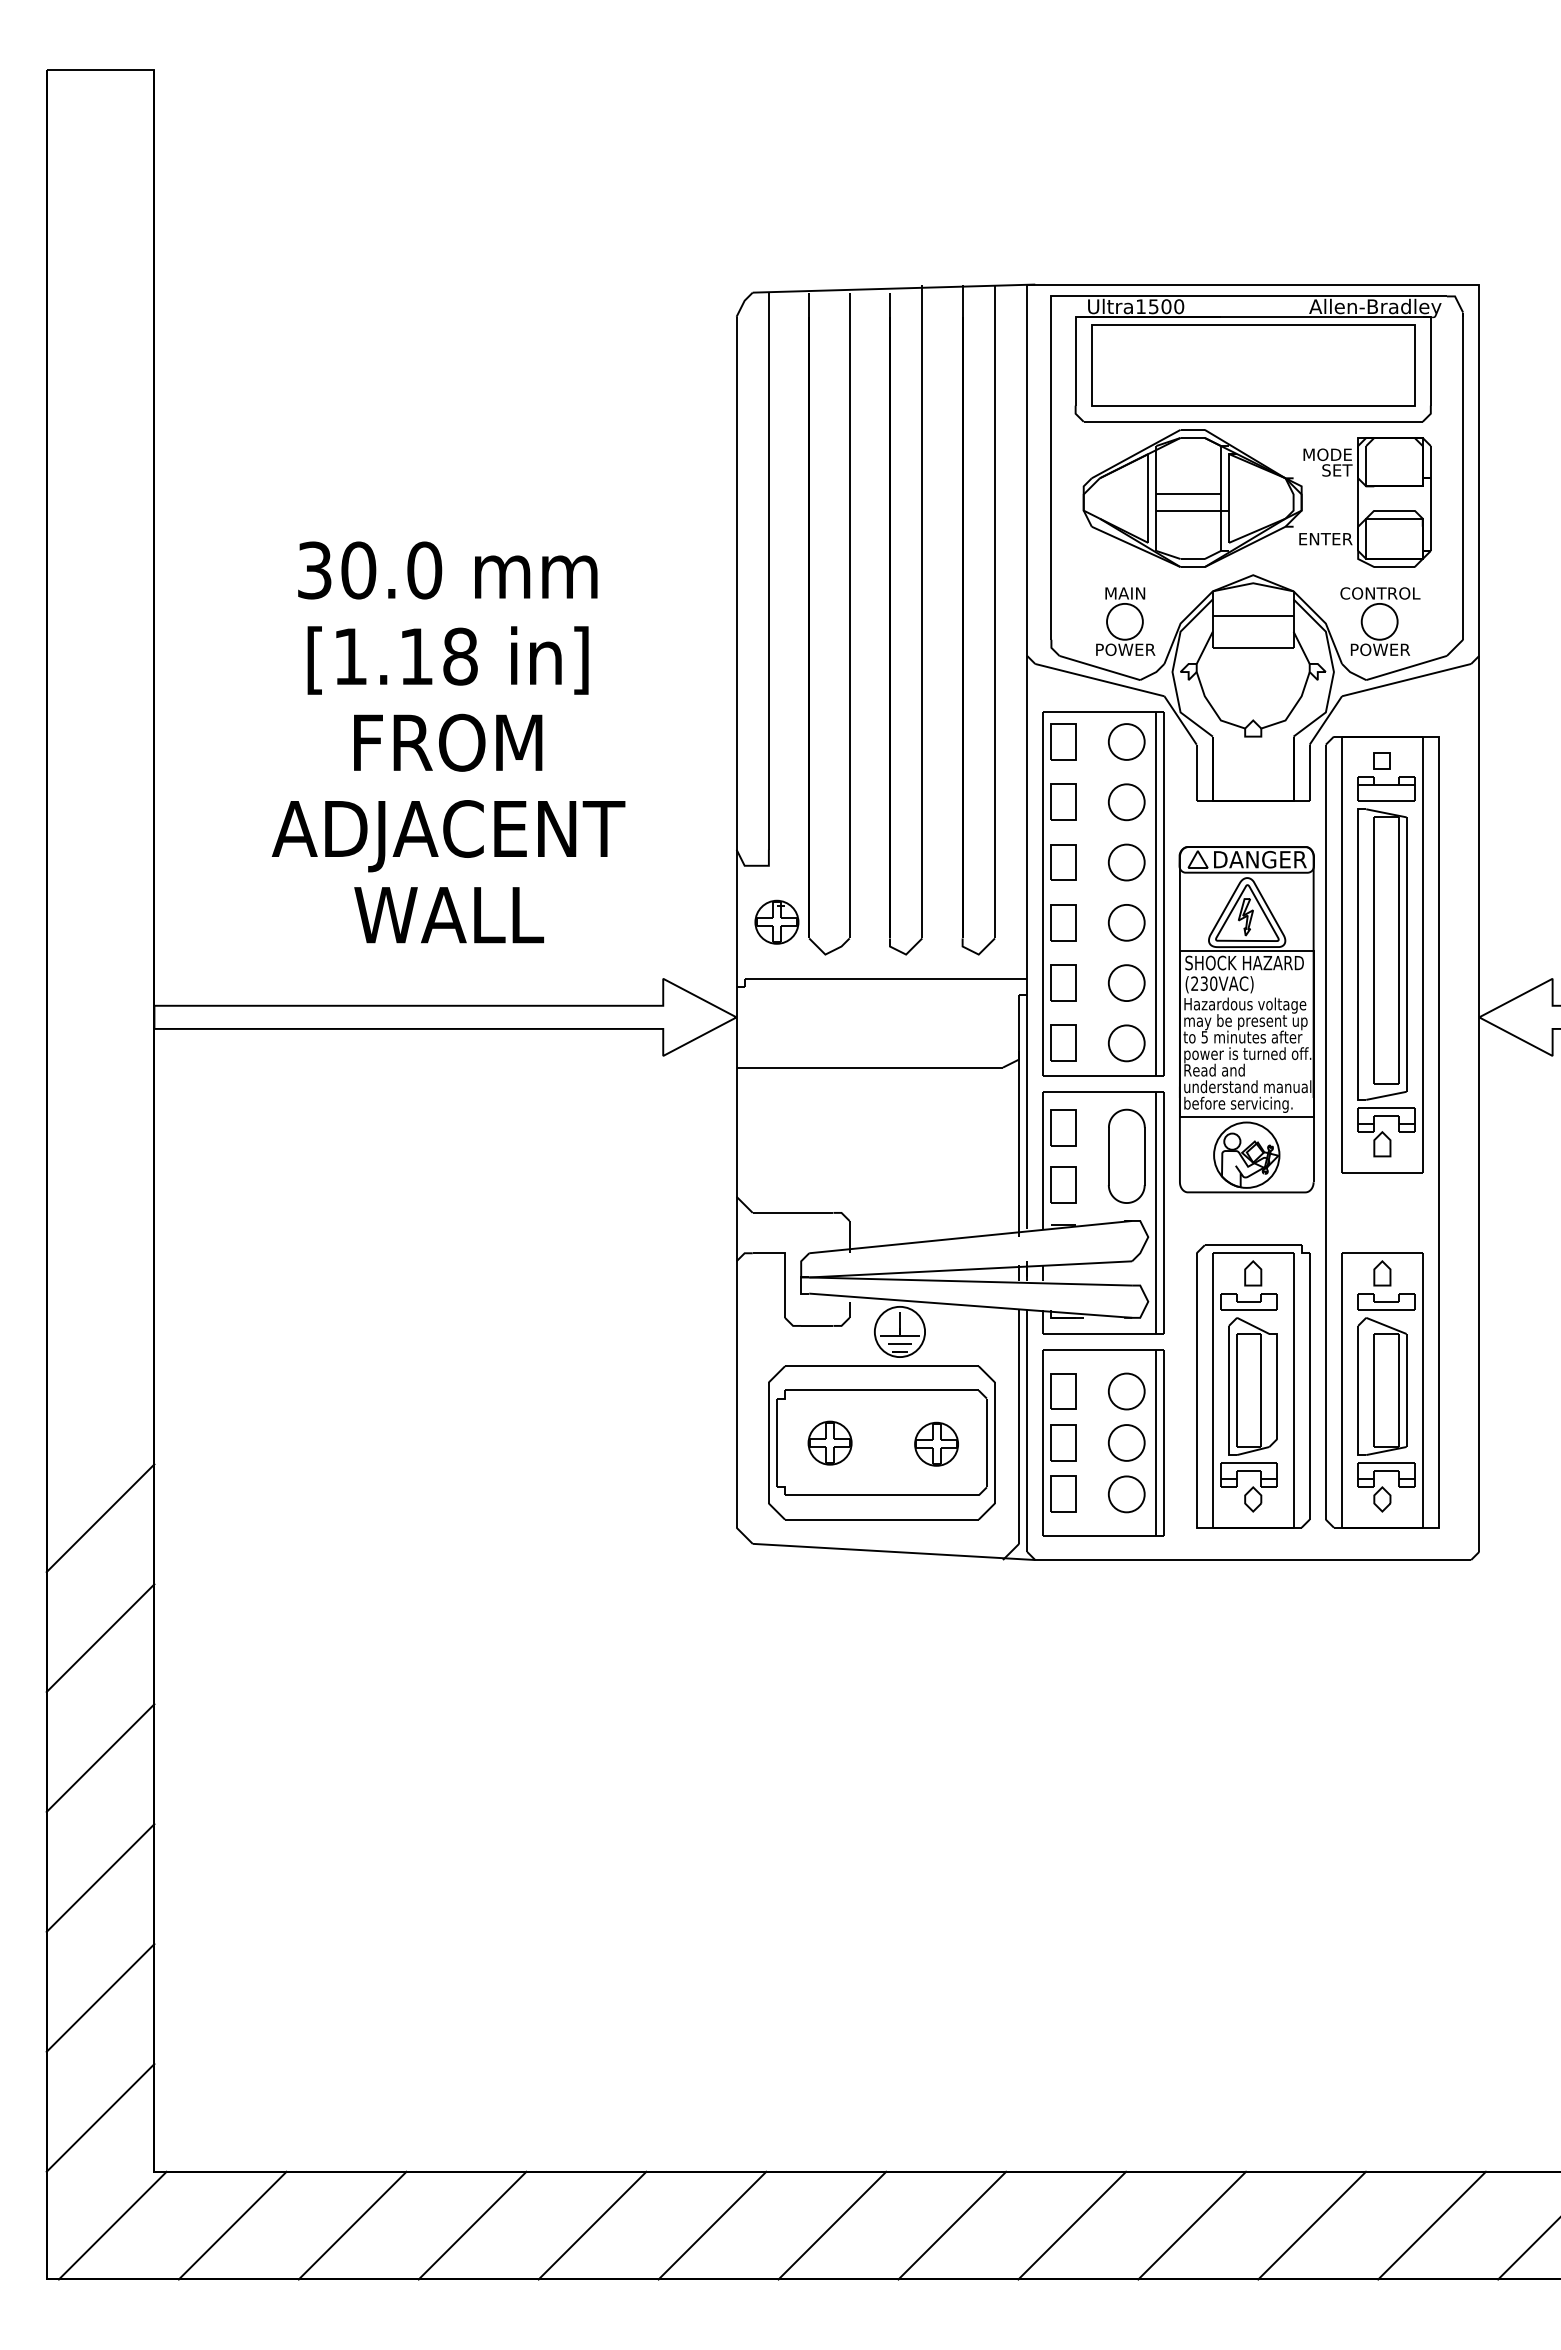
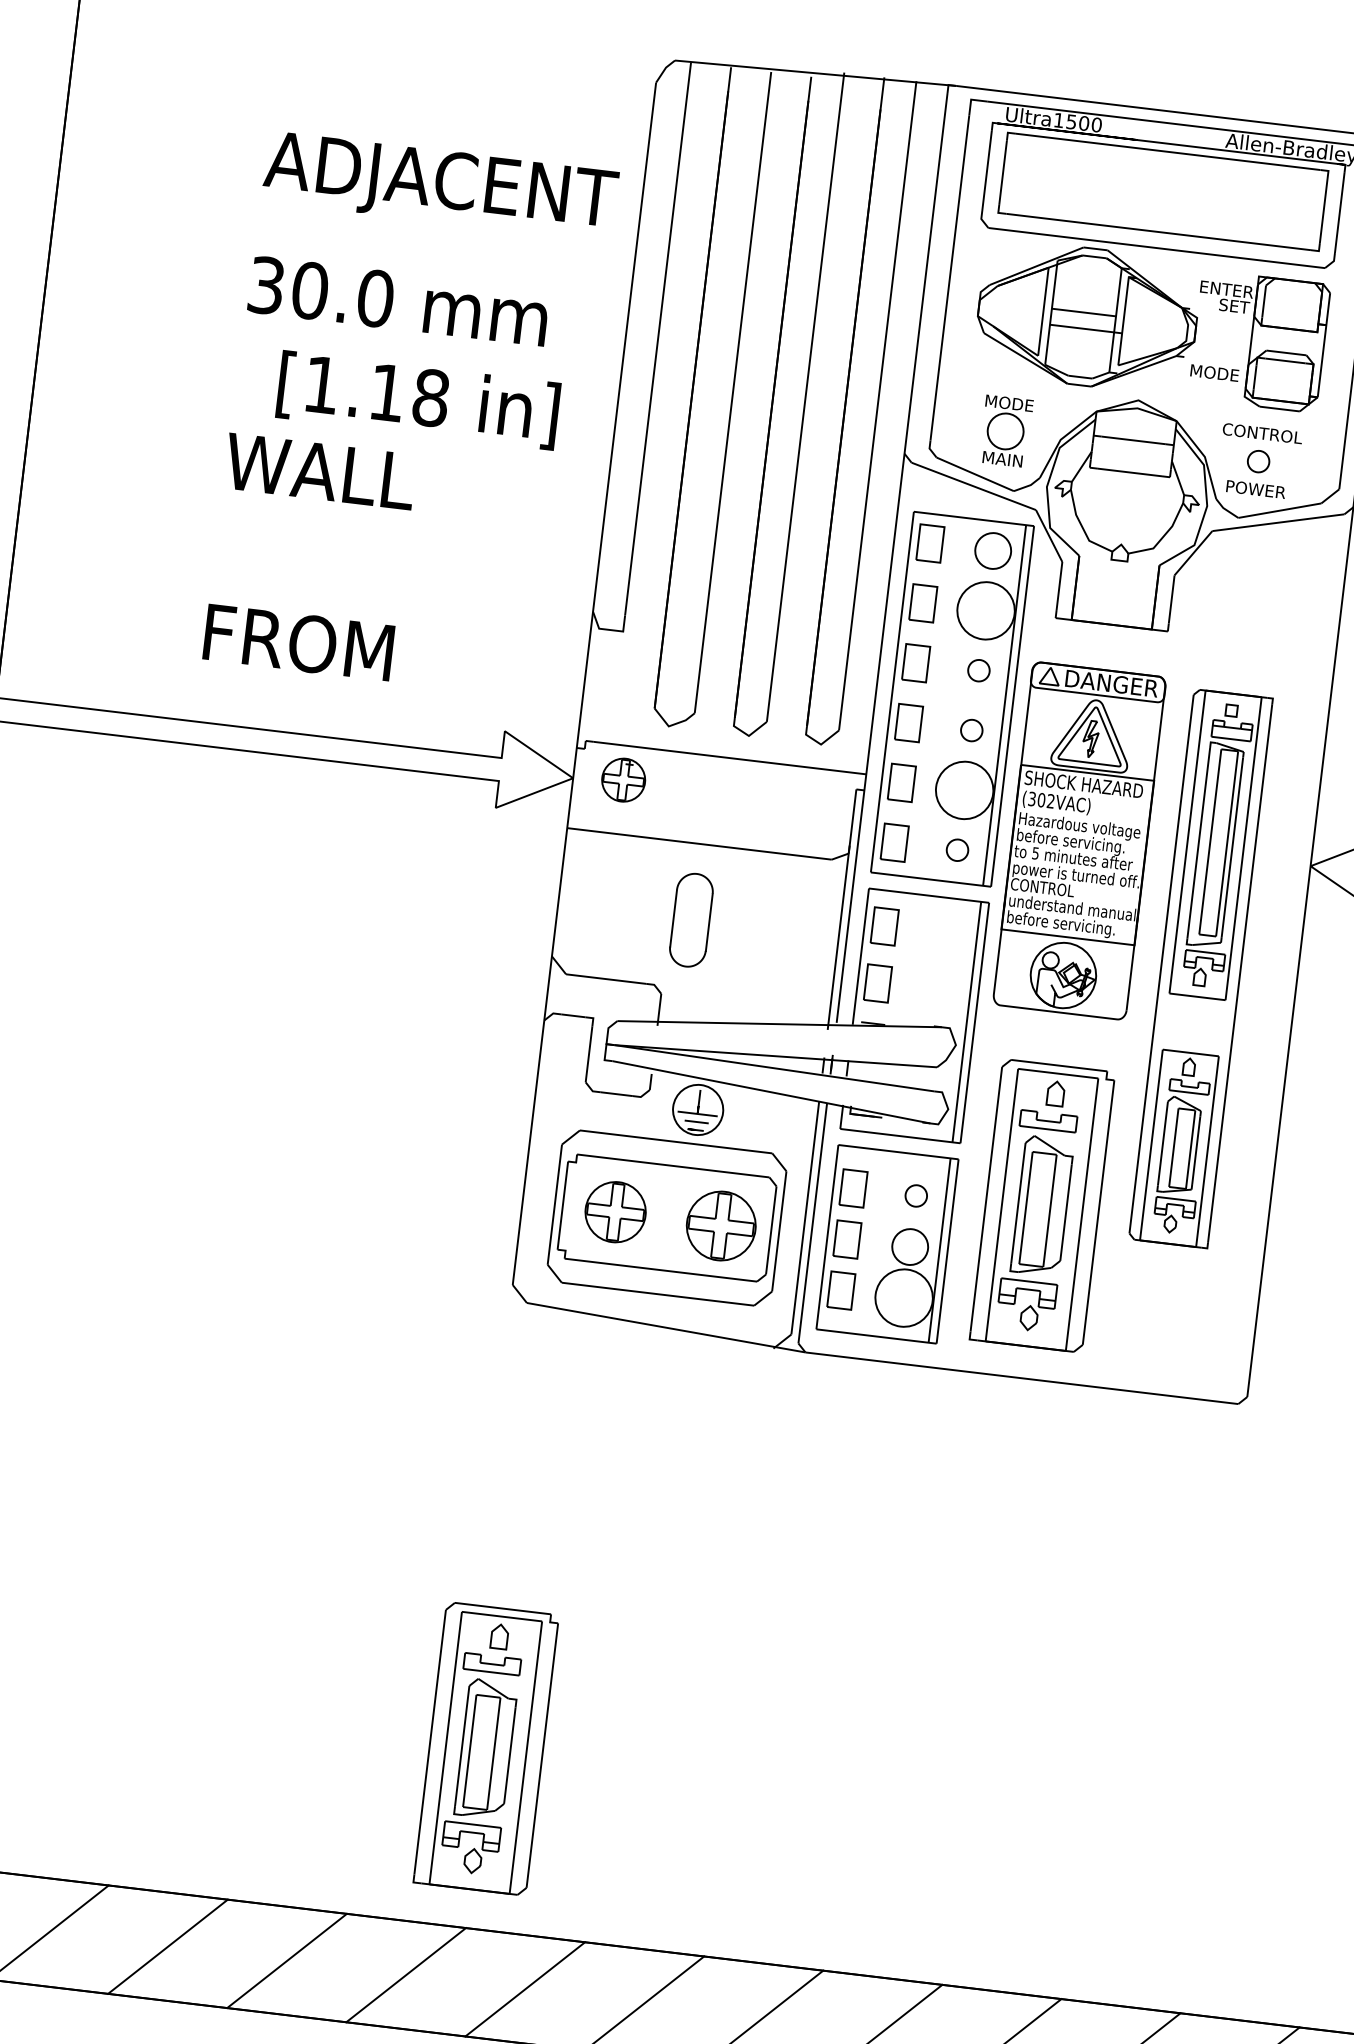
text: (1327, 454) -> (1226, 289), MODE -> ENTER
text: (1325, 538) -> (1214, 372), ENTER -> MODE
text: (447, 570) -> (398, 301), moved
text: (1125, 593) -> (1009, 403), MAIN -> MODE
circle: (1379, 621) -> (1258, 461), size x0.6
text: (1125, 649) -> (1002, 459), POWER -> MAIN
text: (447, 660) -> (417, 400), moved
text: (449, 742) -> (320, 471), FROM -> WALL
circle: (1126, 802) -> (985, 611), size x1.6
text: (448, 836) -> (440, 186), moved
circle: (1126, 862) -> (978, 670), size x0.6
text: (449, 915) -> (300, 643), WALL -> FROM
part: (776, 921) -> (623, 779), moved
circle: (1126, 922) -> (971, 730), size x0.6
circle: (1126, 983) -> (964, 790), size x1.6
text: (1204, 983) -> (1041, 800), (230VAC) -> (302VAC)
text: (1245, 1022) -> (1077, 843), may be present up -> before servicing.
circle: (1126, 1043) -> (957, 850), size x0.6
text: (1215, 1069) -> (1042, 886), Read and -> CONTROL
part: (1382, 1132) -> (1200, 969), size x0.7
part: (1126, 1155) -> (691, 919), moved
circle: (1126, 1391) -> (916, 1195), size x0.6
part: (829, 1442) -> (615, 1211), size x1.4
part: (936, 1443) -> (721, 1225), size x1.6
circle: (1126, 1494) -> (903, 1298), size x1.6
part: (765, 1991) -> (486, 1748), added

